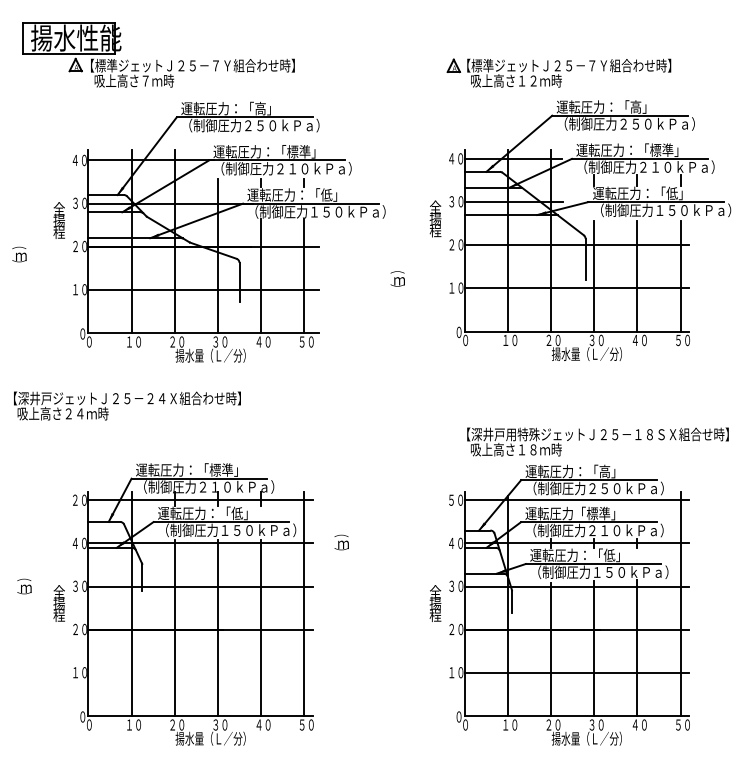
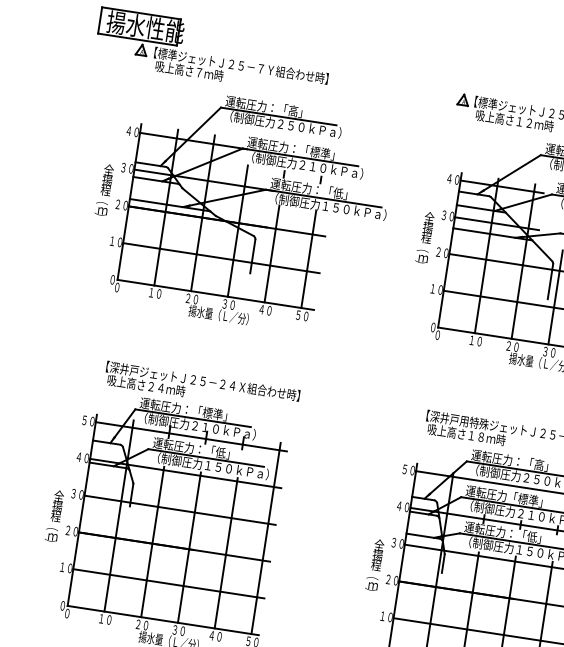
text: (19, 254) -> (101, 208), moved
text: (397, 278) -> (421, 256), moved
text: (127, 405) -> (202, 387), moved
text: (74, 499) -> (84, 419), ２０ -> ５０
text: (341, 542) -> (371, 583), moved
text: (24, 586) -> (51, 534), moved
line: (200, 673) -> (168, 584), added

